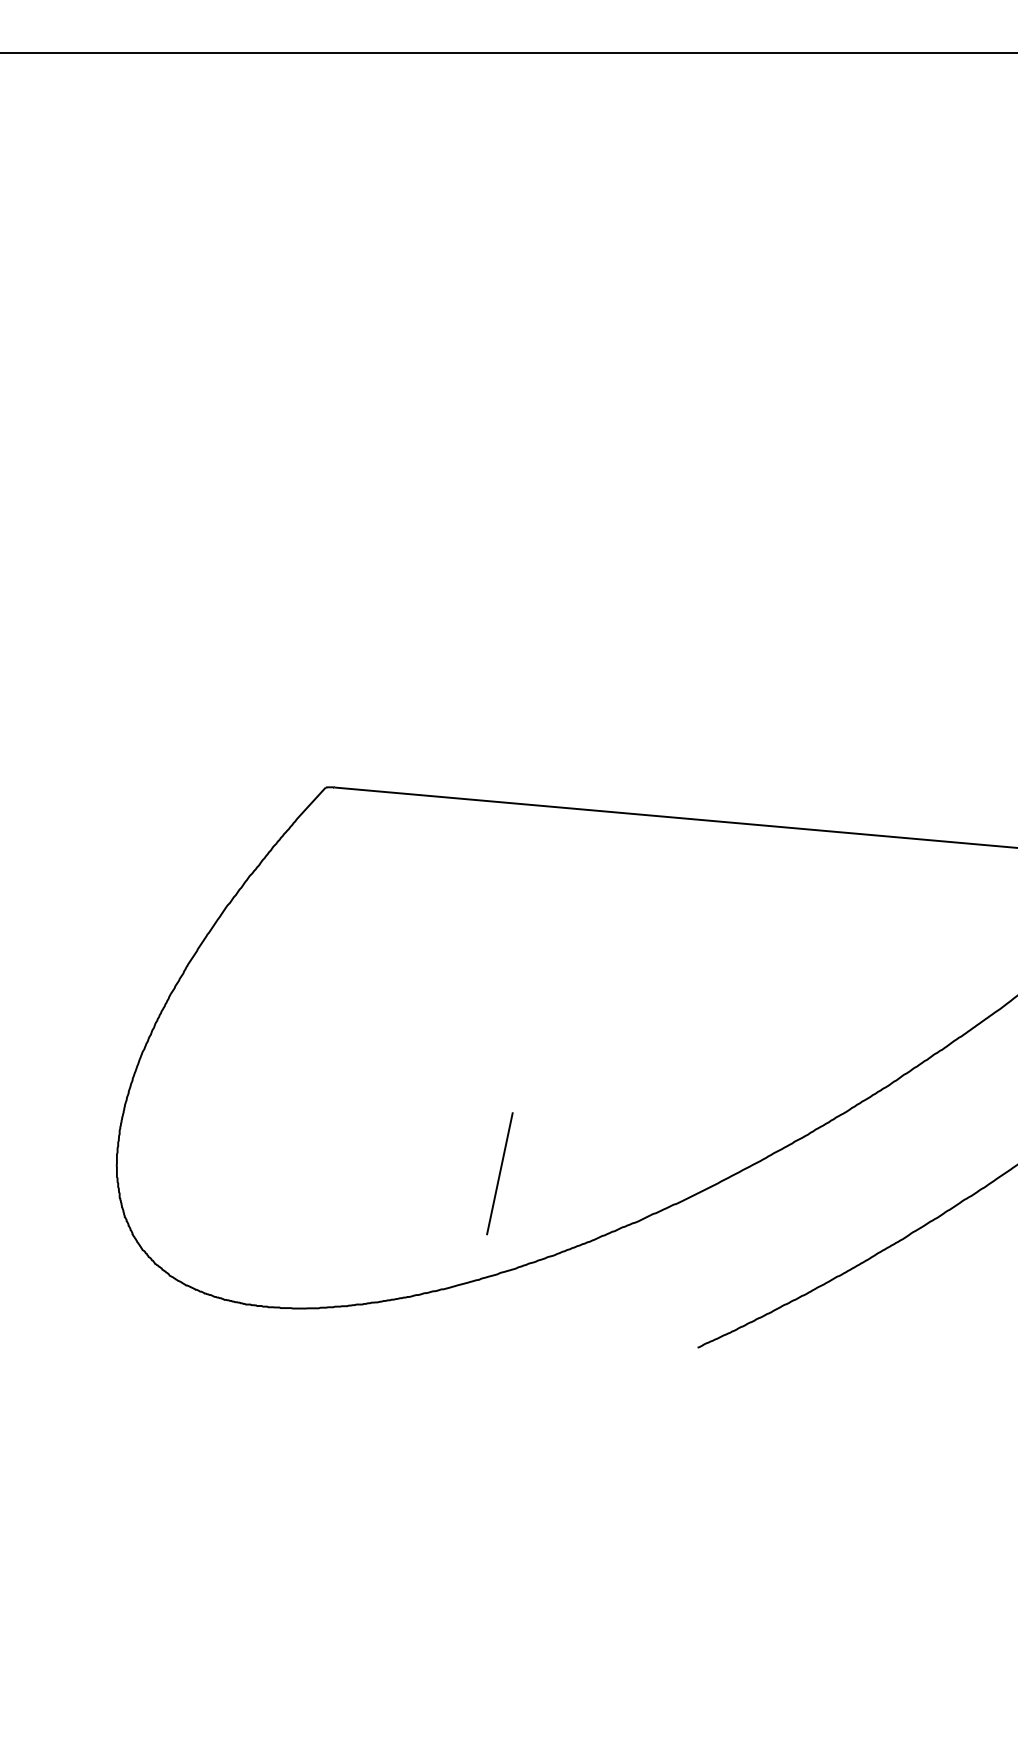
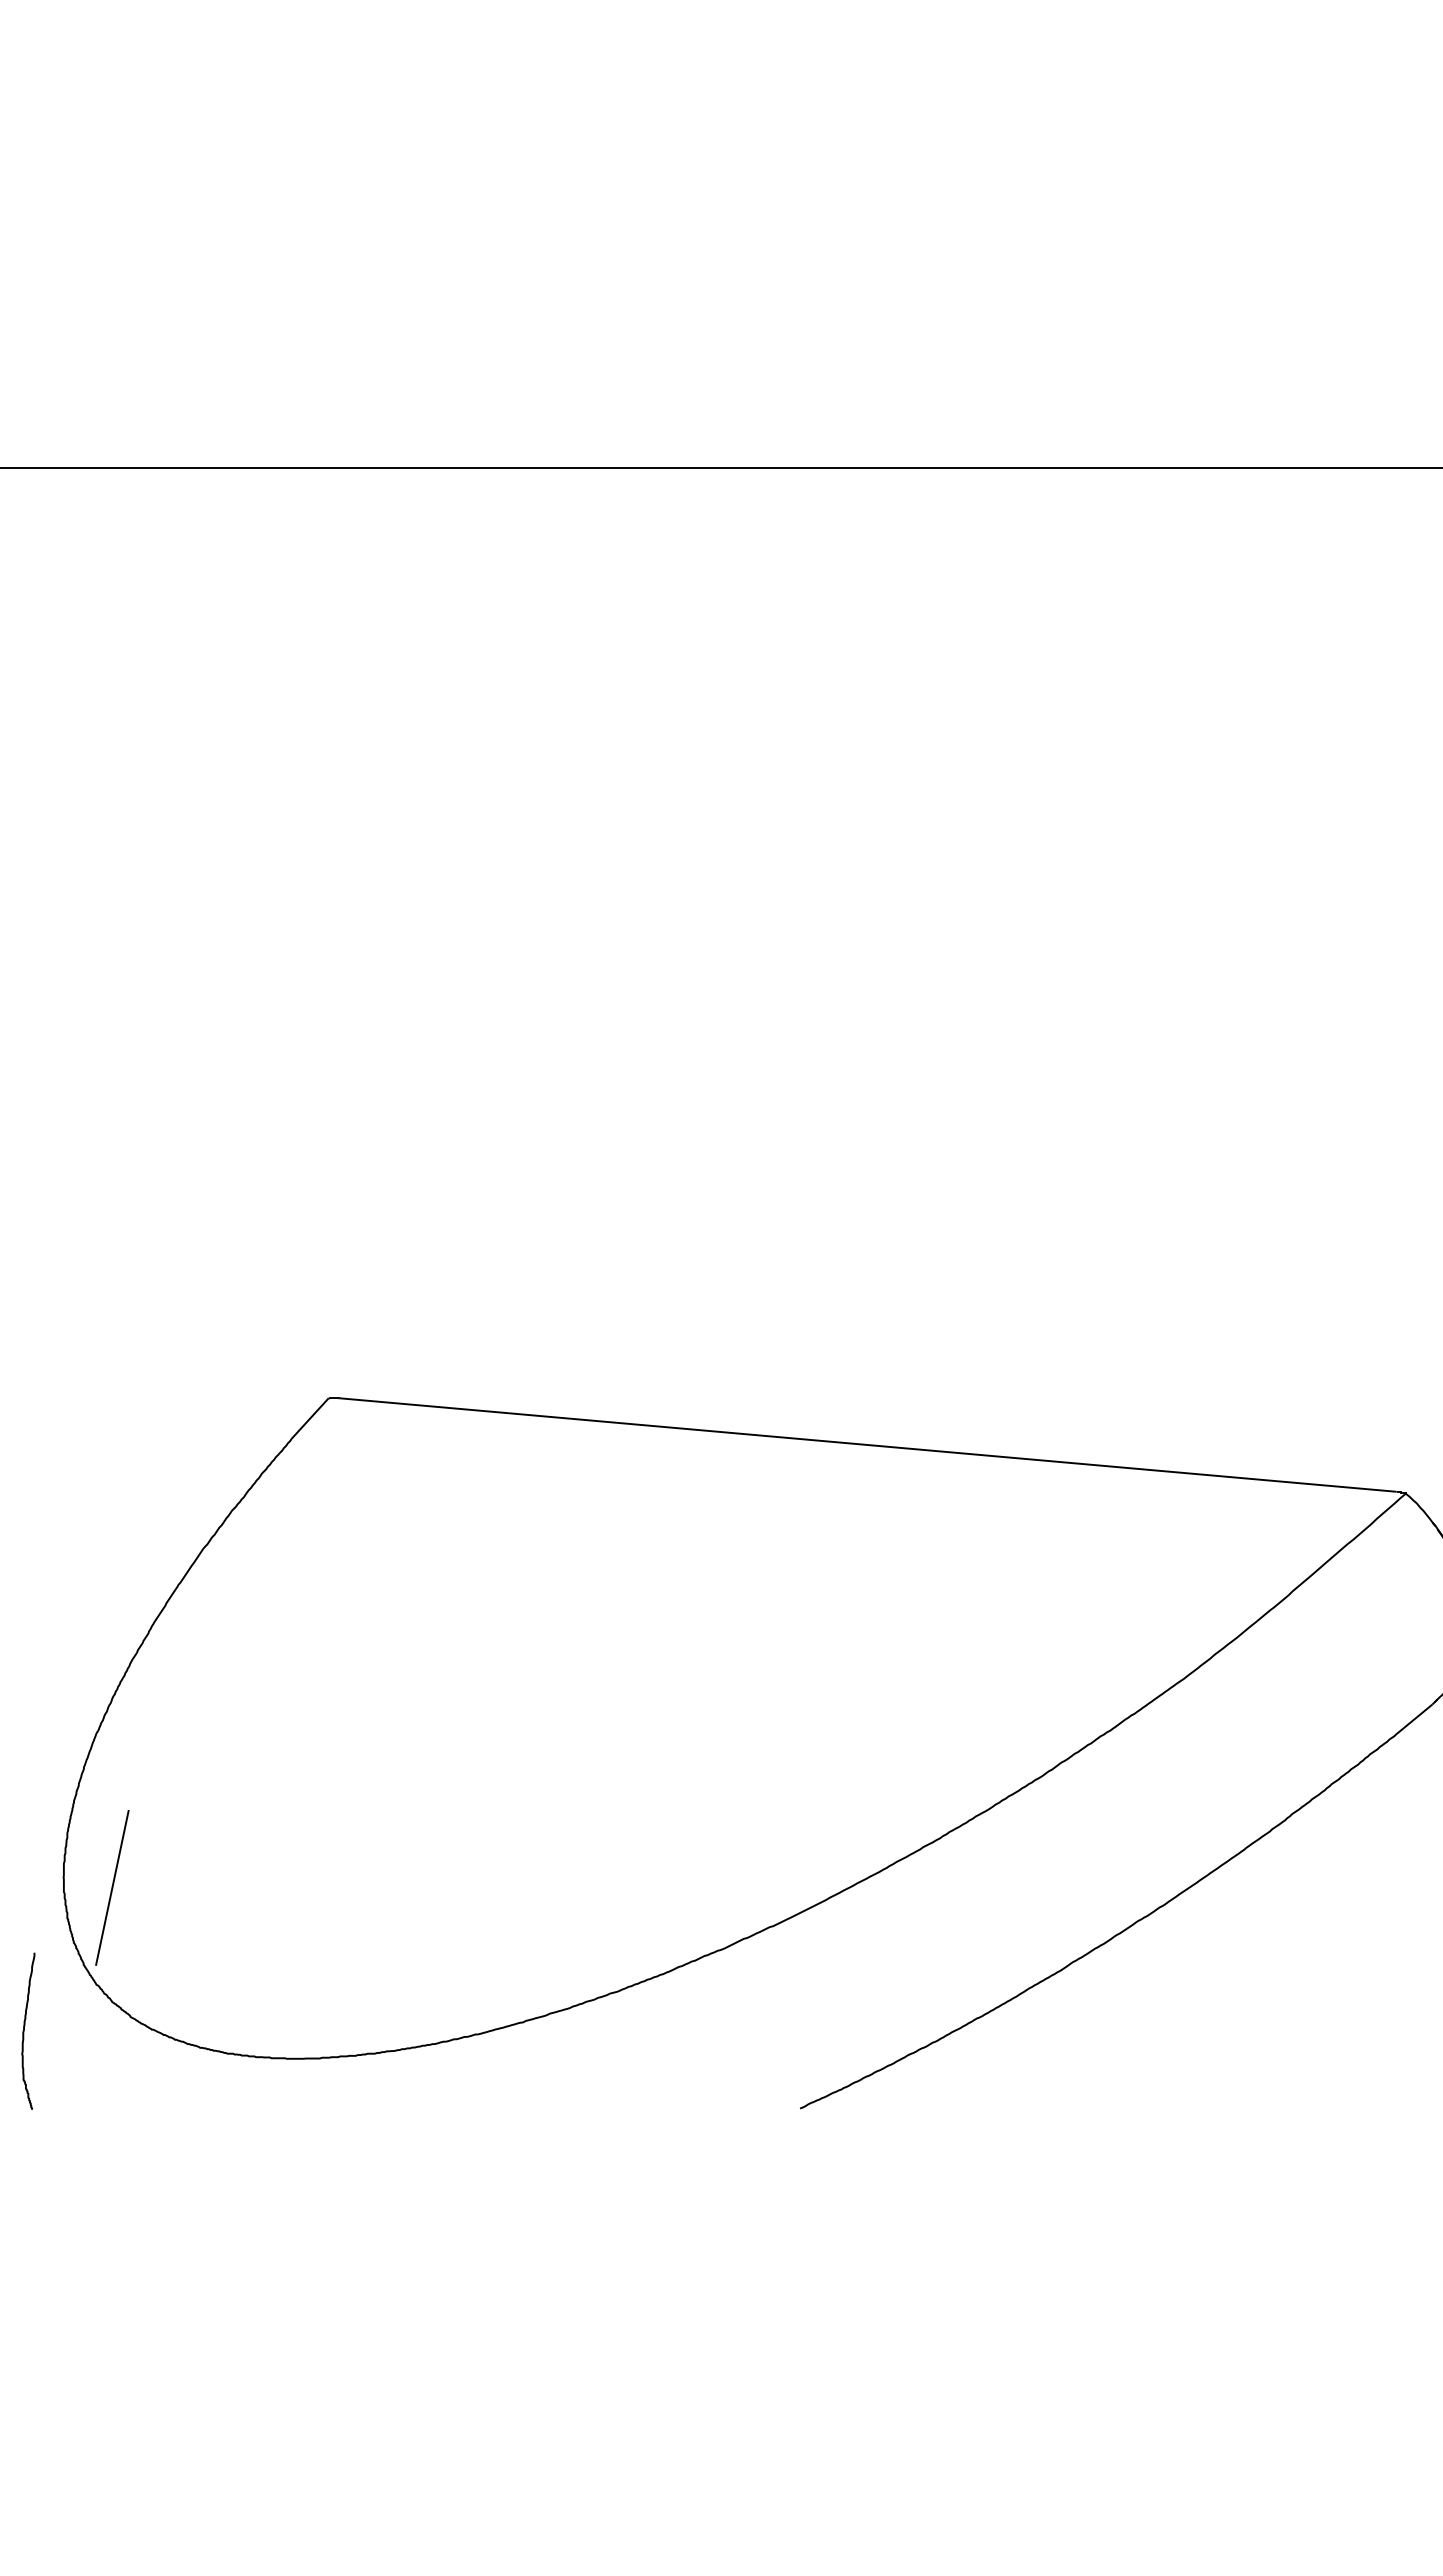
line: (499, 1173) -> (112, 1887), moved
curve: (85, 1286) -> (24, 2030), added

